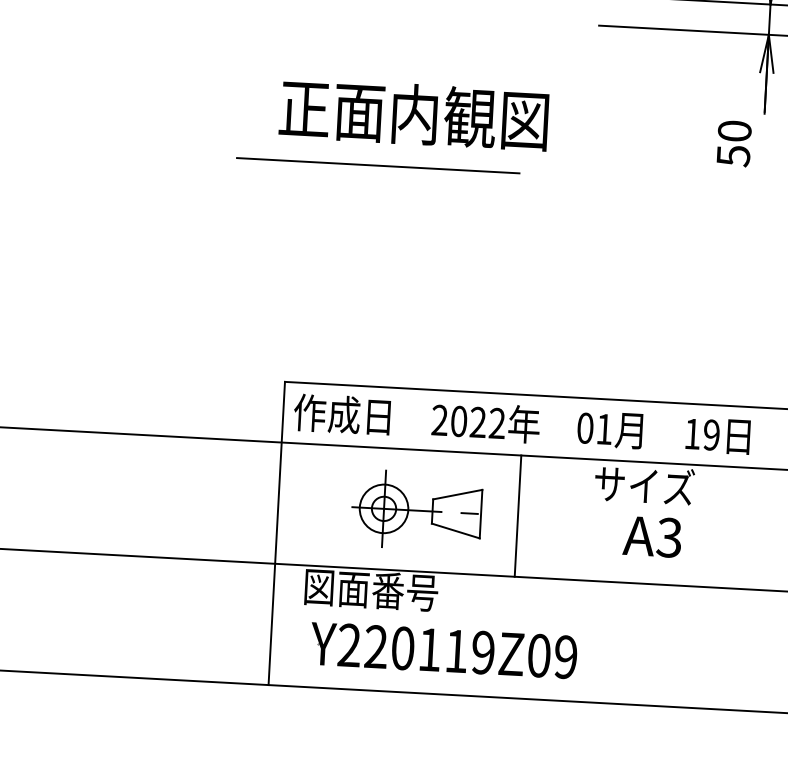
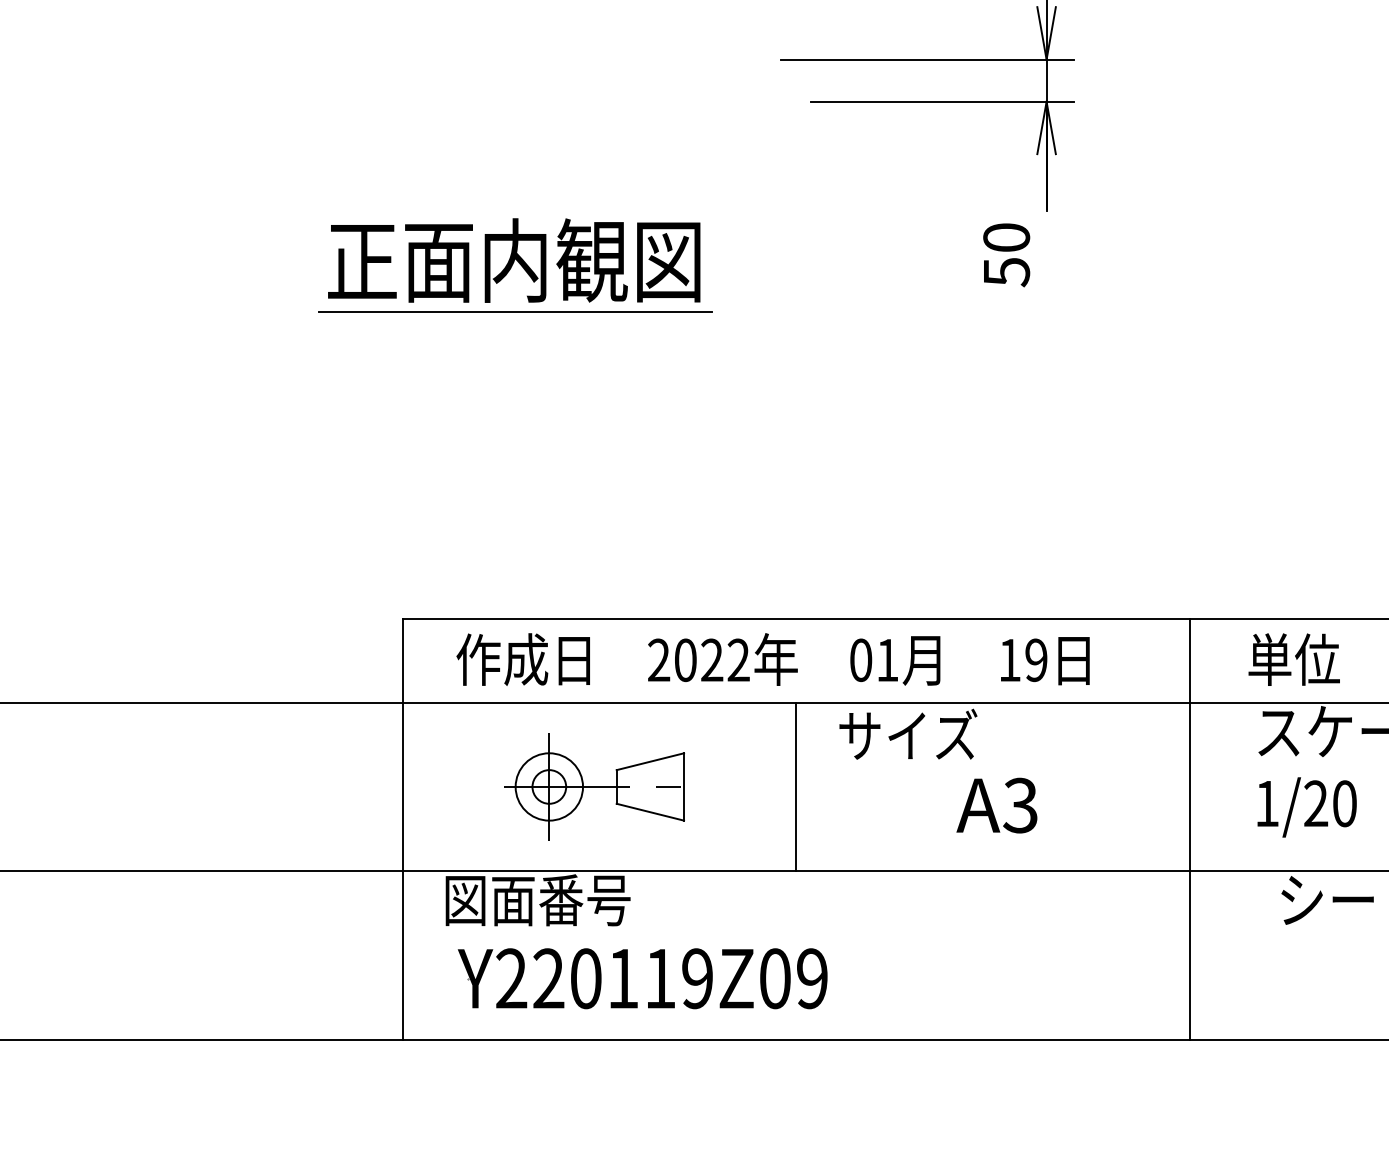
text: (414, 114) -> (514, 260), moved
text: (521, 424) -> (772, 659), moved
line: (518, 515) -> (796, 786), moved
text: (652, 536) -> (996, 805), moved

